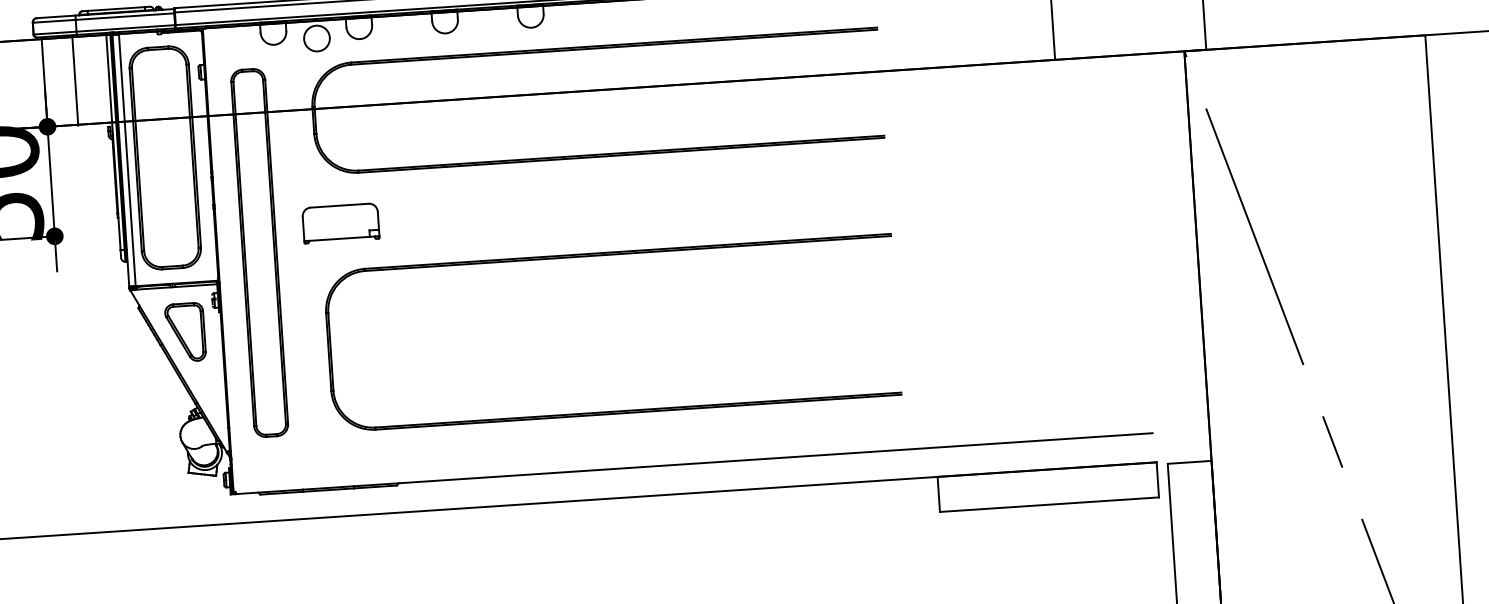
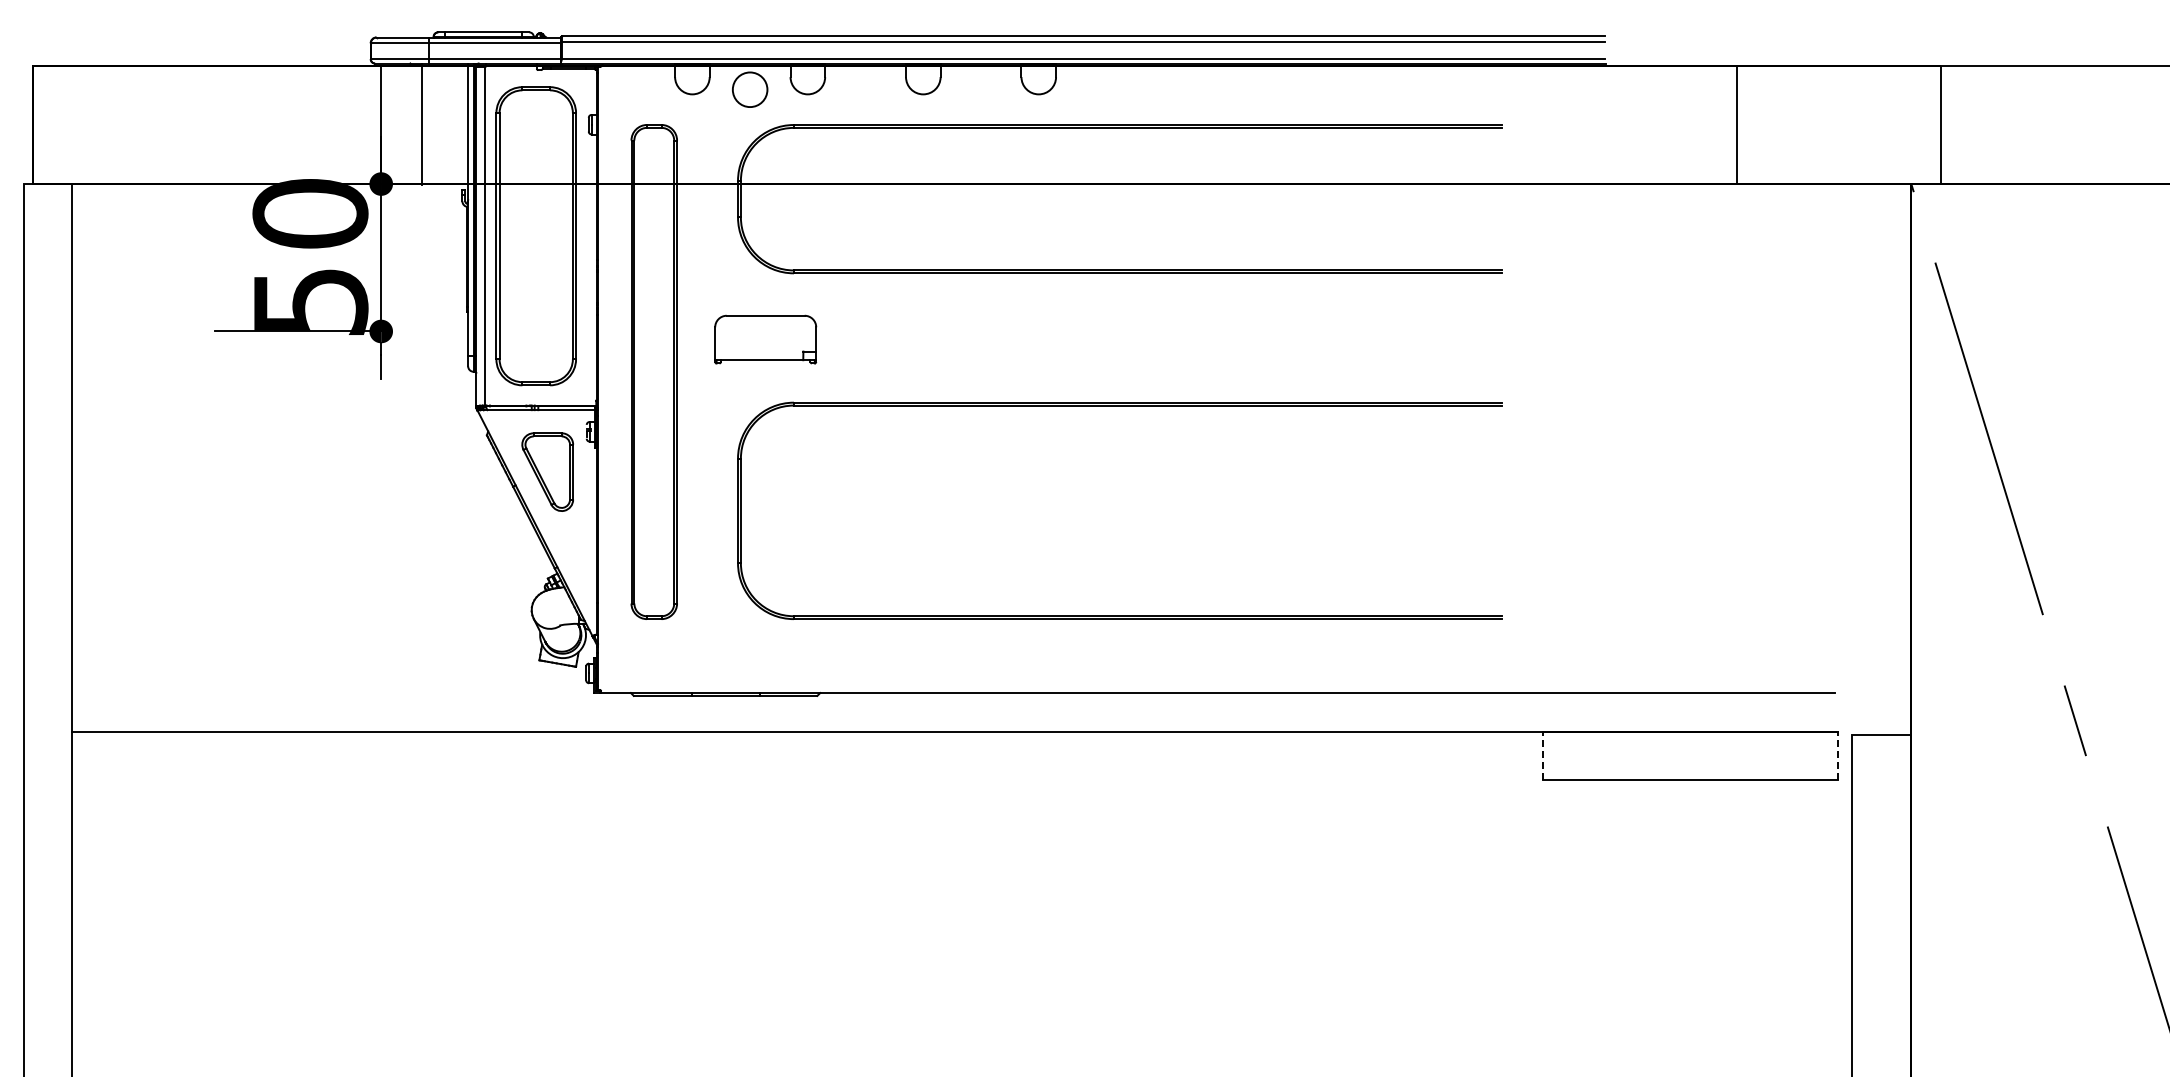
line: (1157, 480) -> (1837, 756), solid -> dashed
line: (938, 494) -> (1542, 756), solid -> dashed

